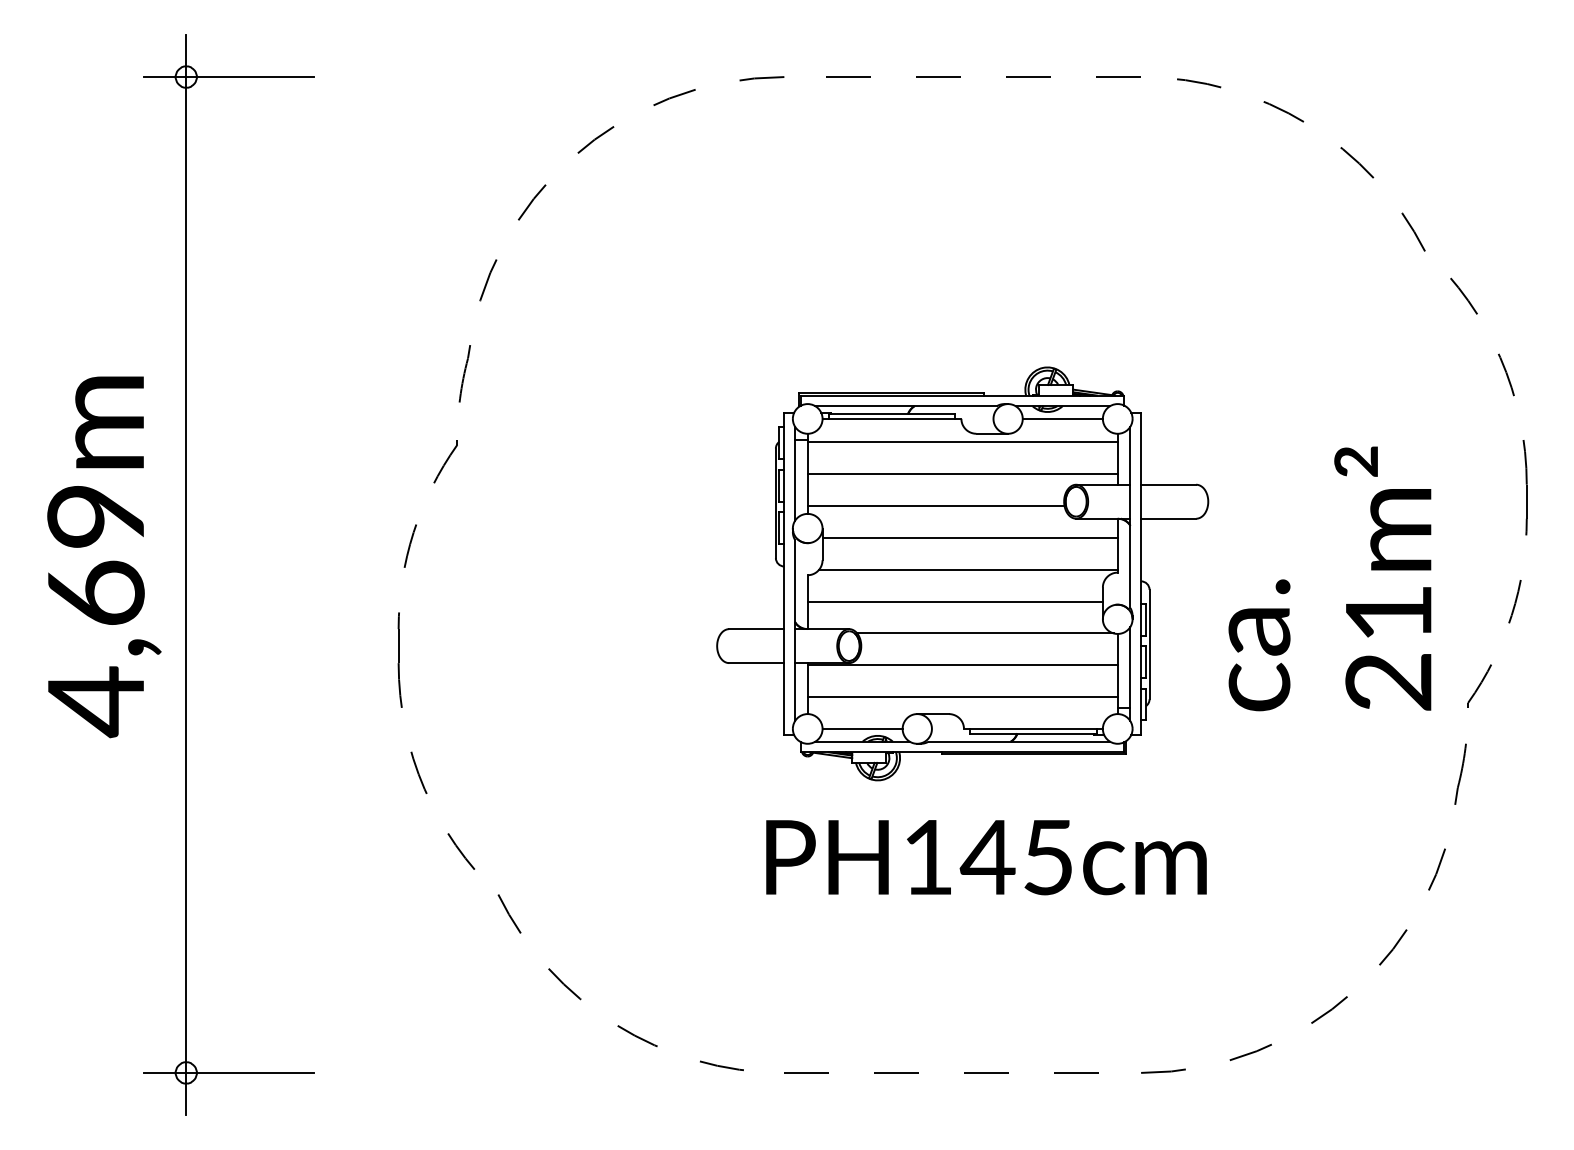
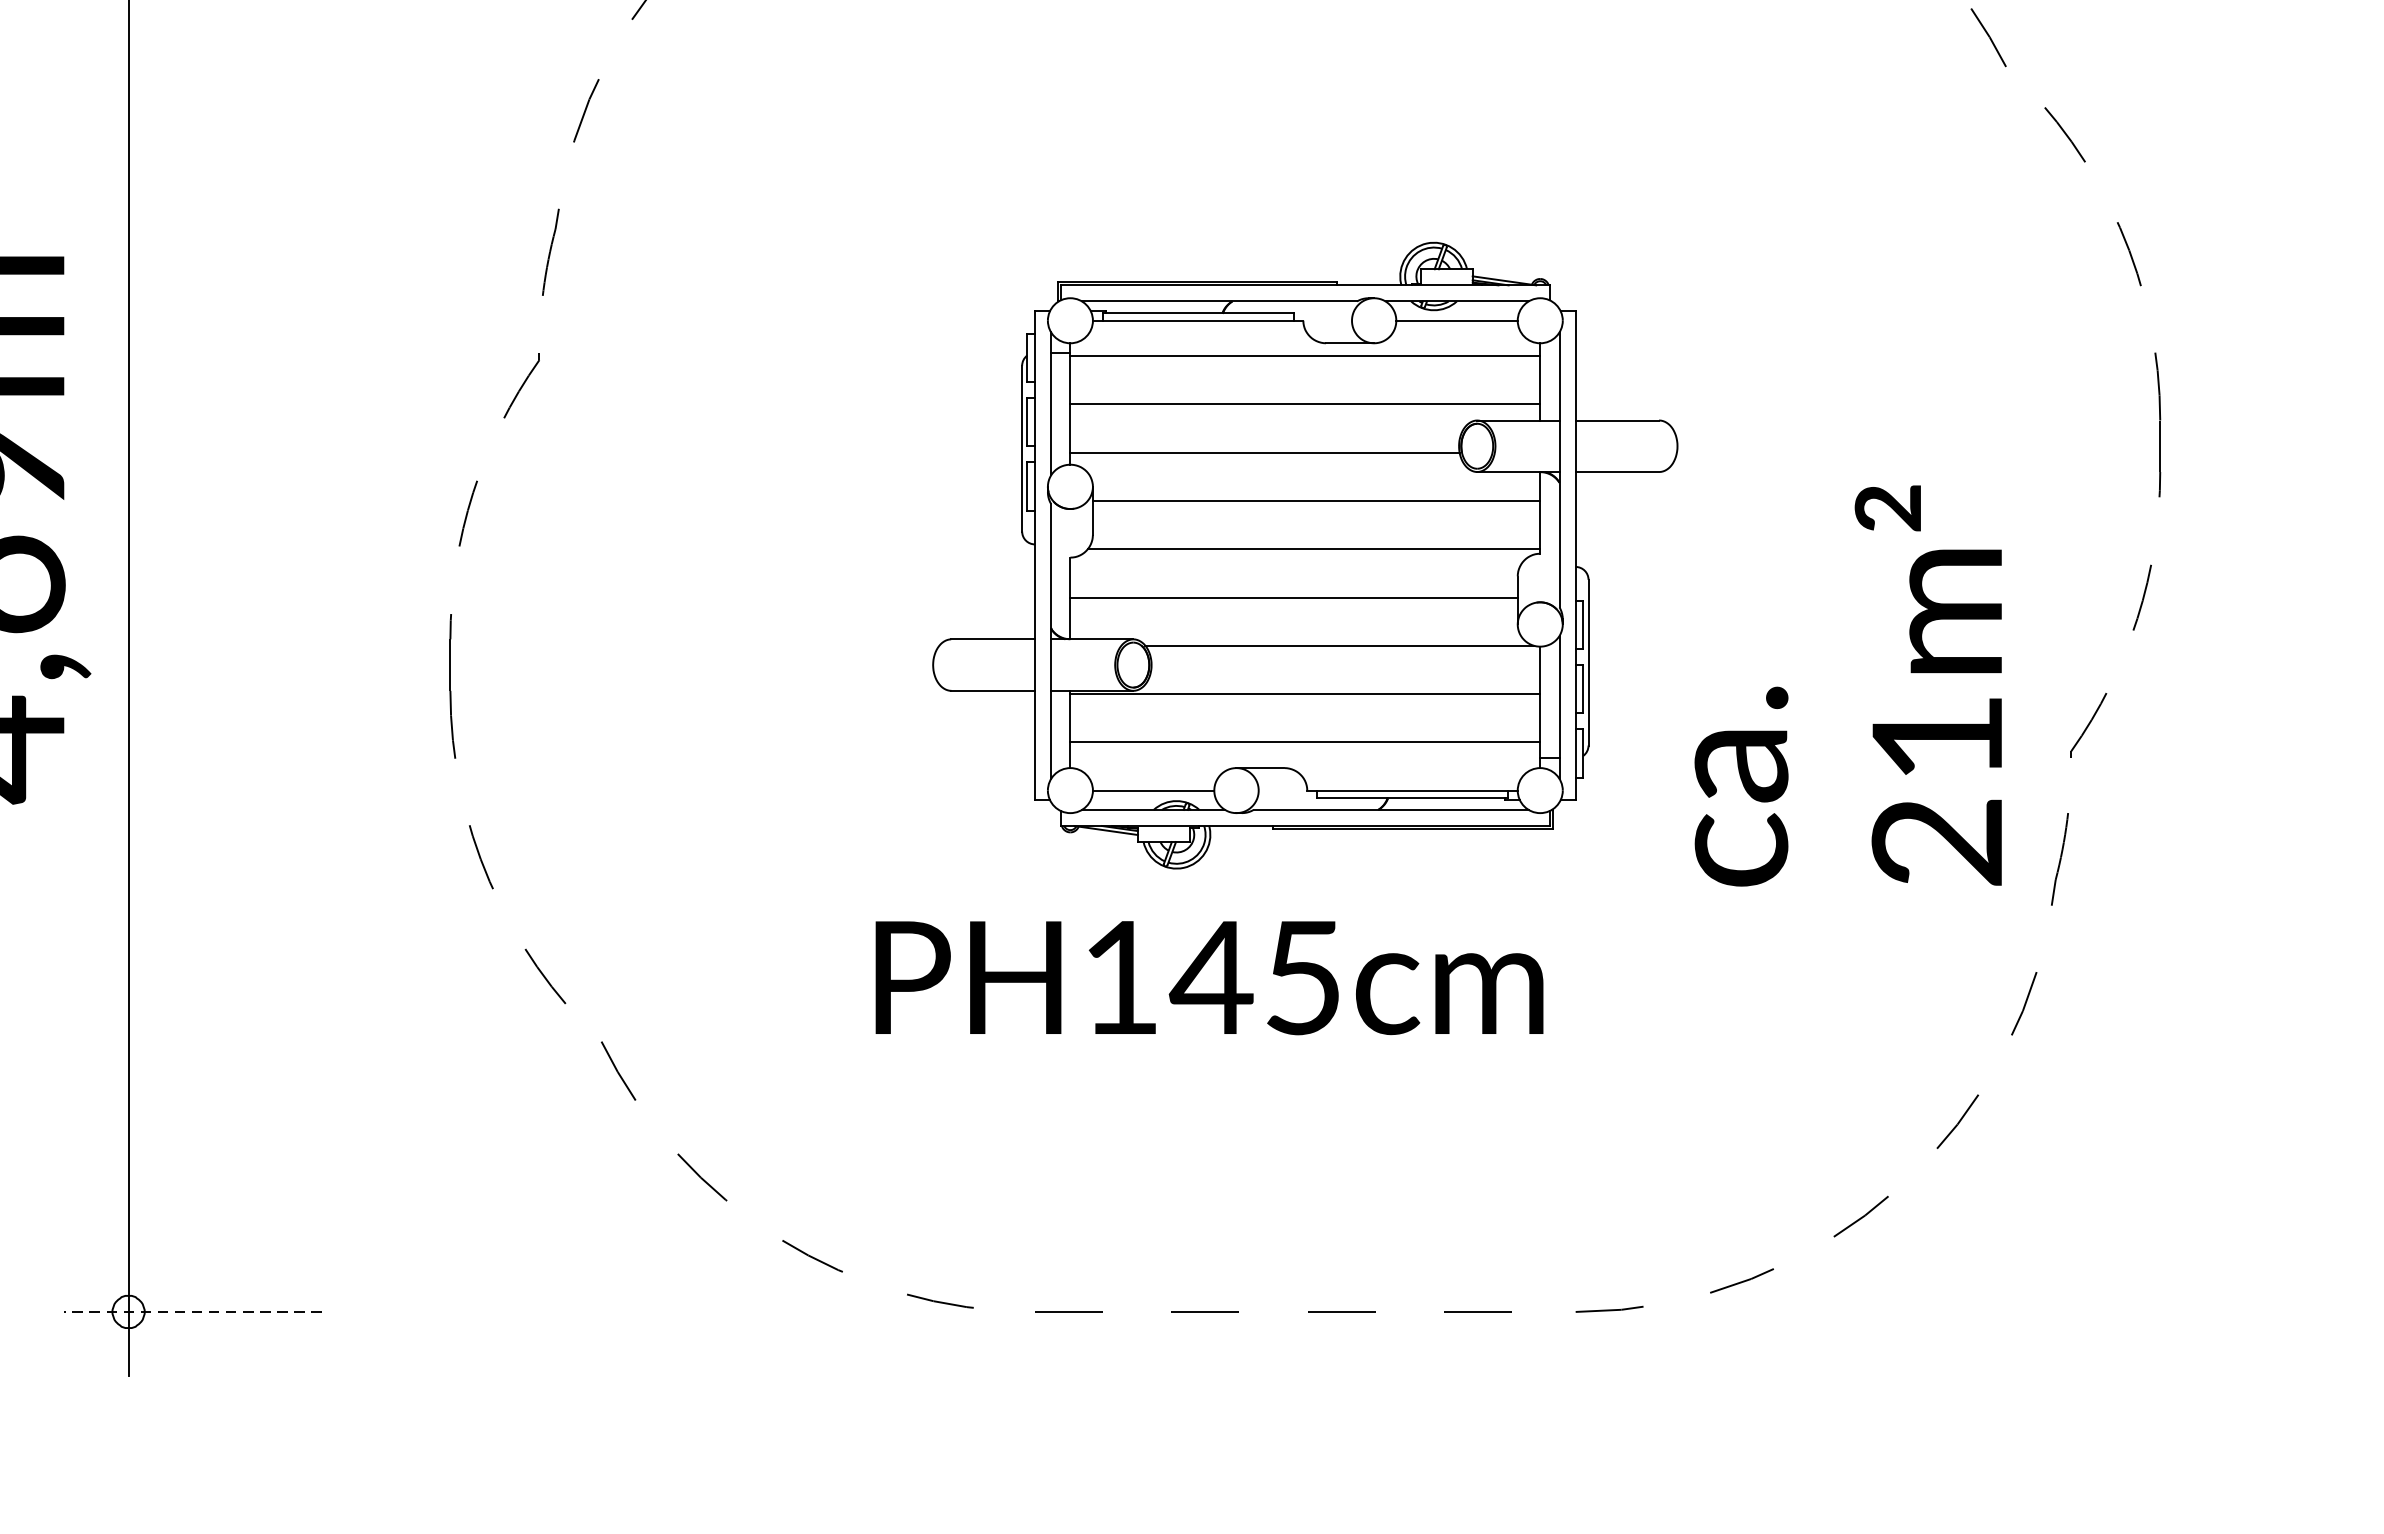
text: (1329, 578) -> (1847, 685), moved
text: (986, 857) -> (1209, 977), moved
line: (228, 1072) -> (192, 1311), solid -> dashed

